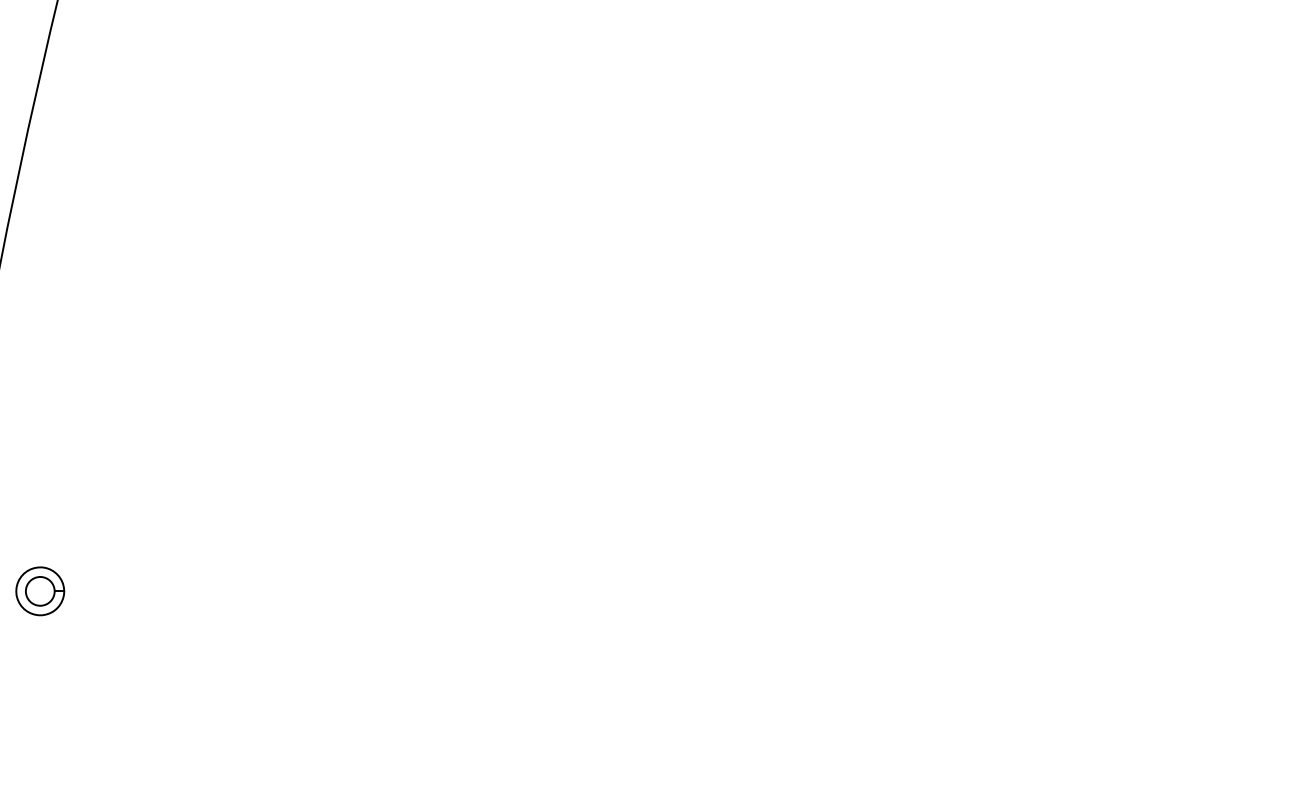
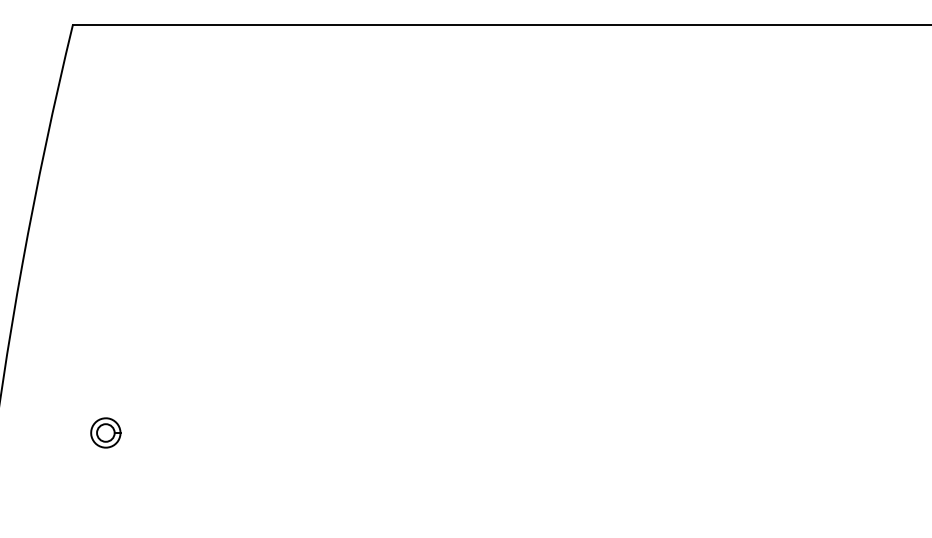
part: (39, 590) -> (105, 432), moved

